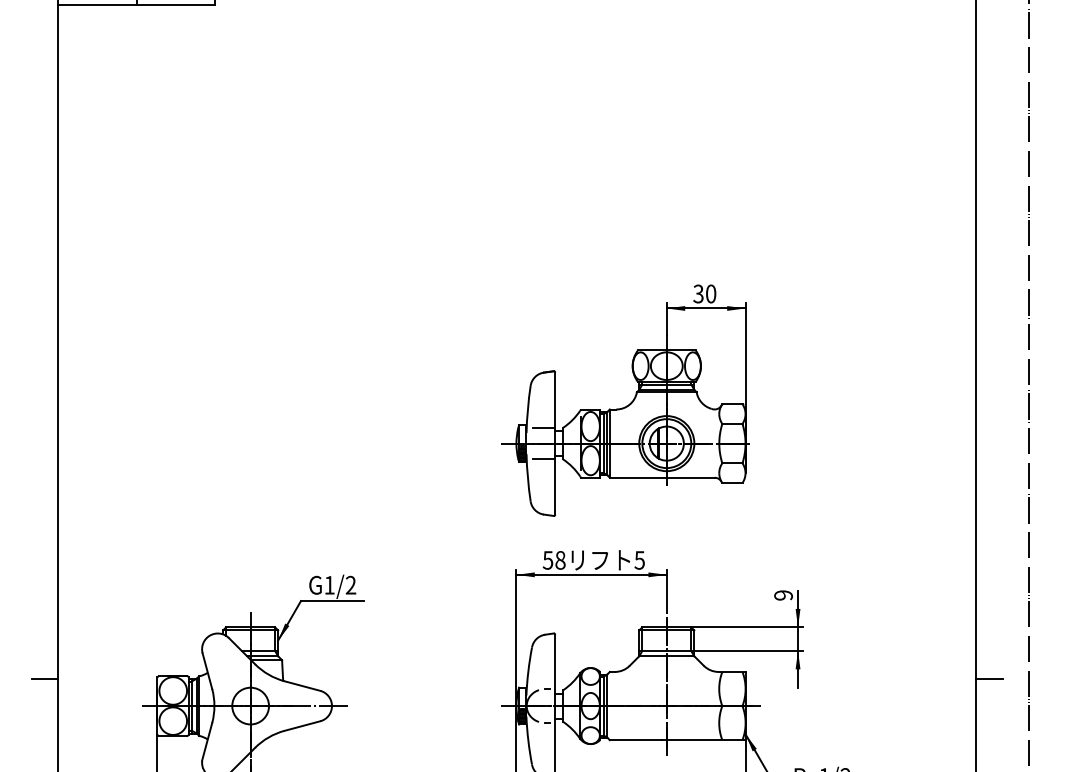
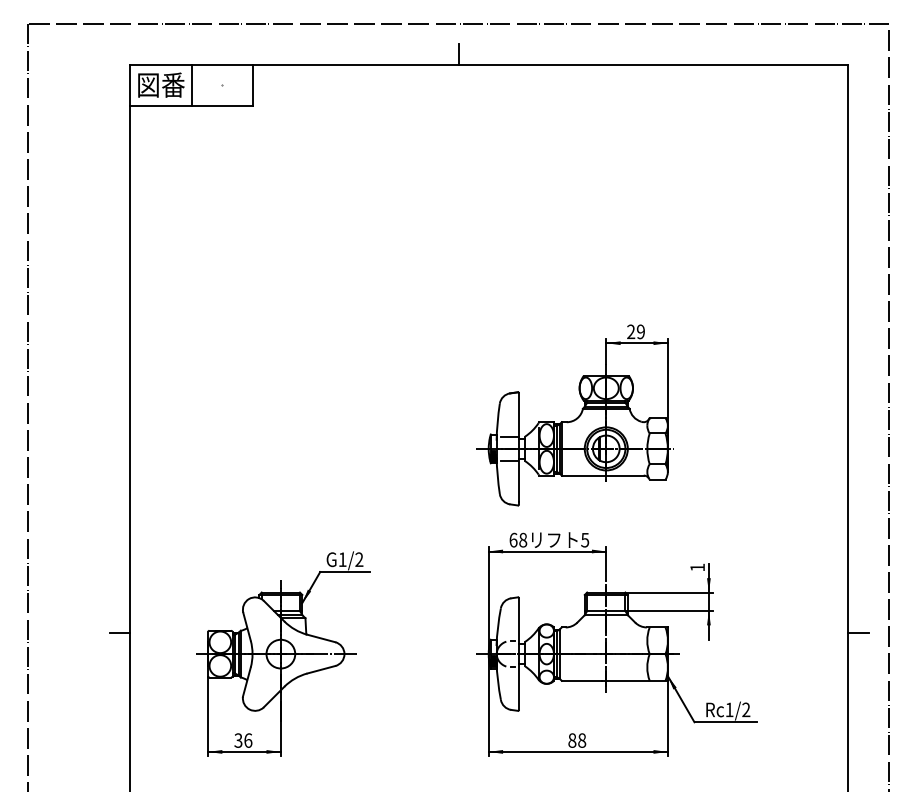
text: (704, 293) -> (635, 331), 30 -> 29
text: (548, 559) -> (513, 539), 58 -> 68
text: (783, 595) -> (697, 567), 9 -> 1

